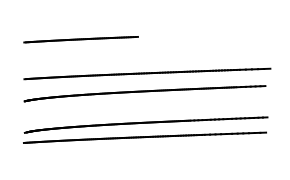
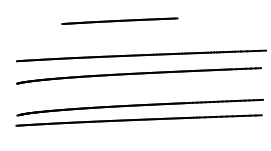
line: (80, 39) -> (119, 21), moved

